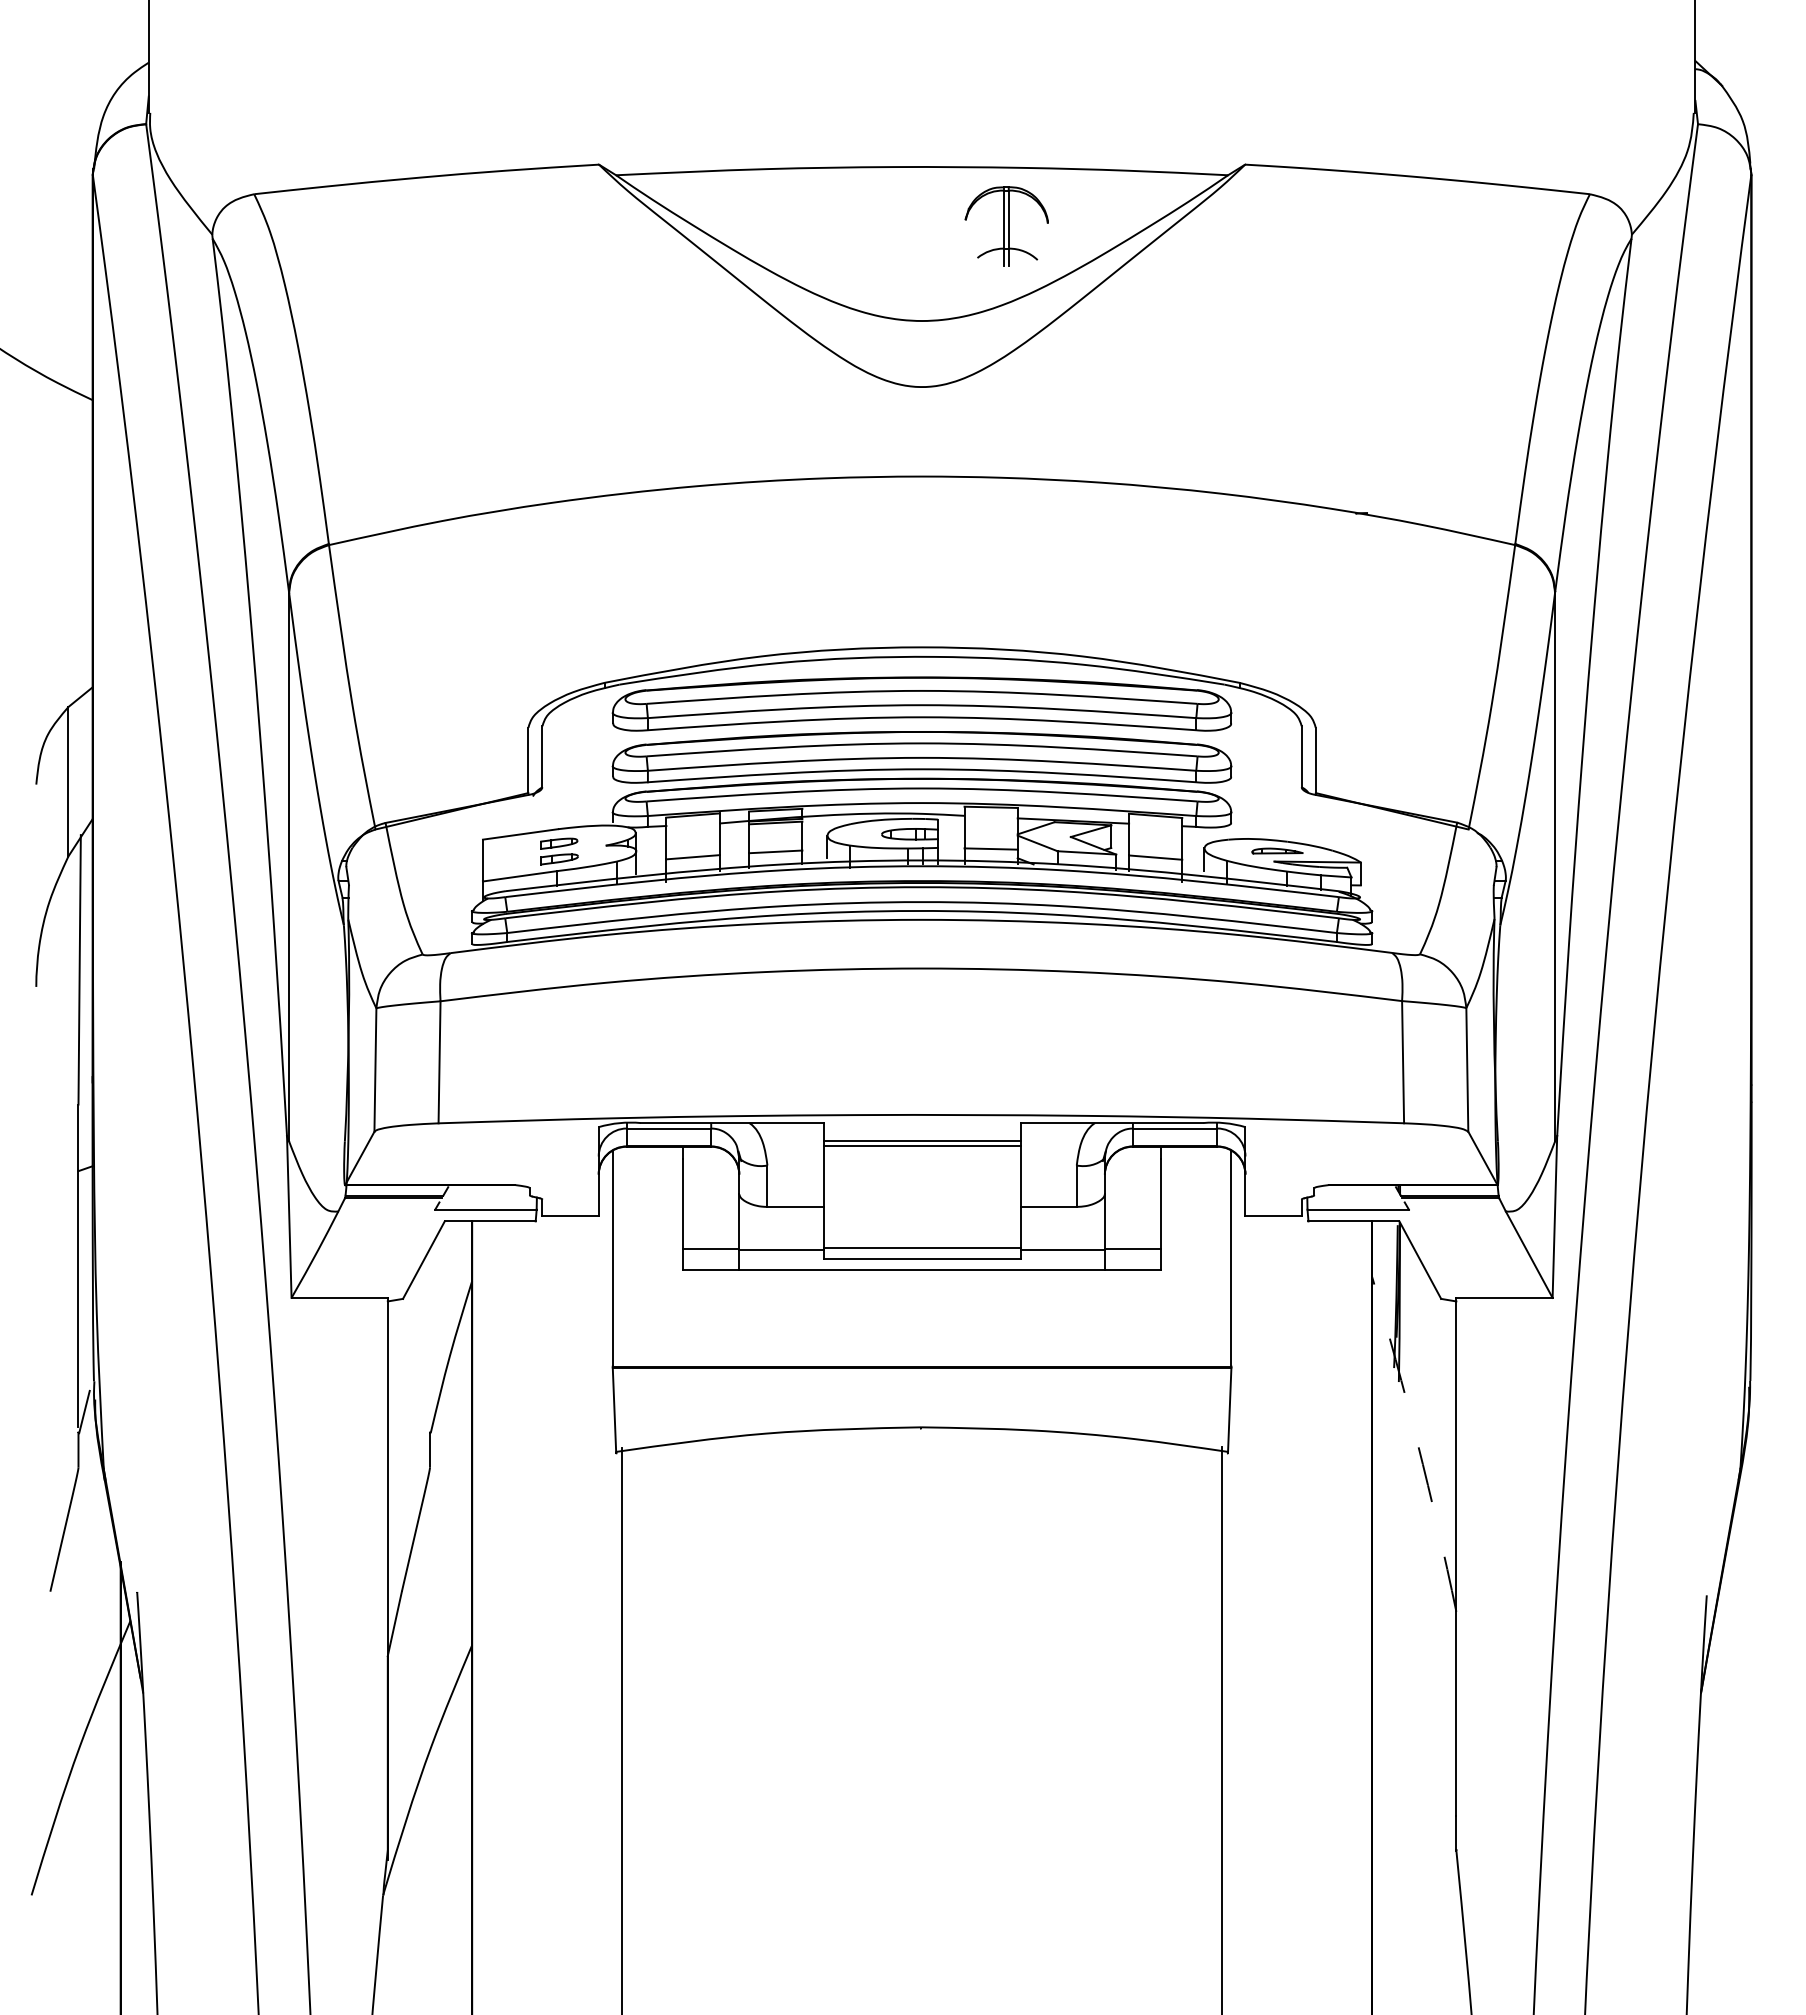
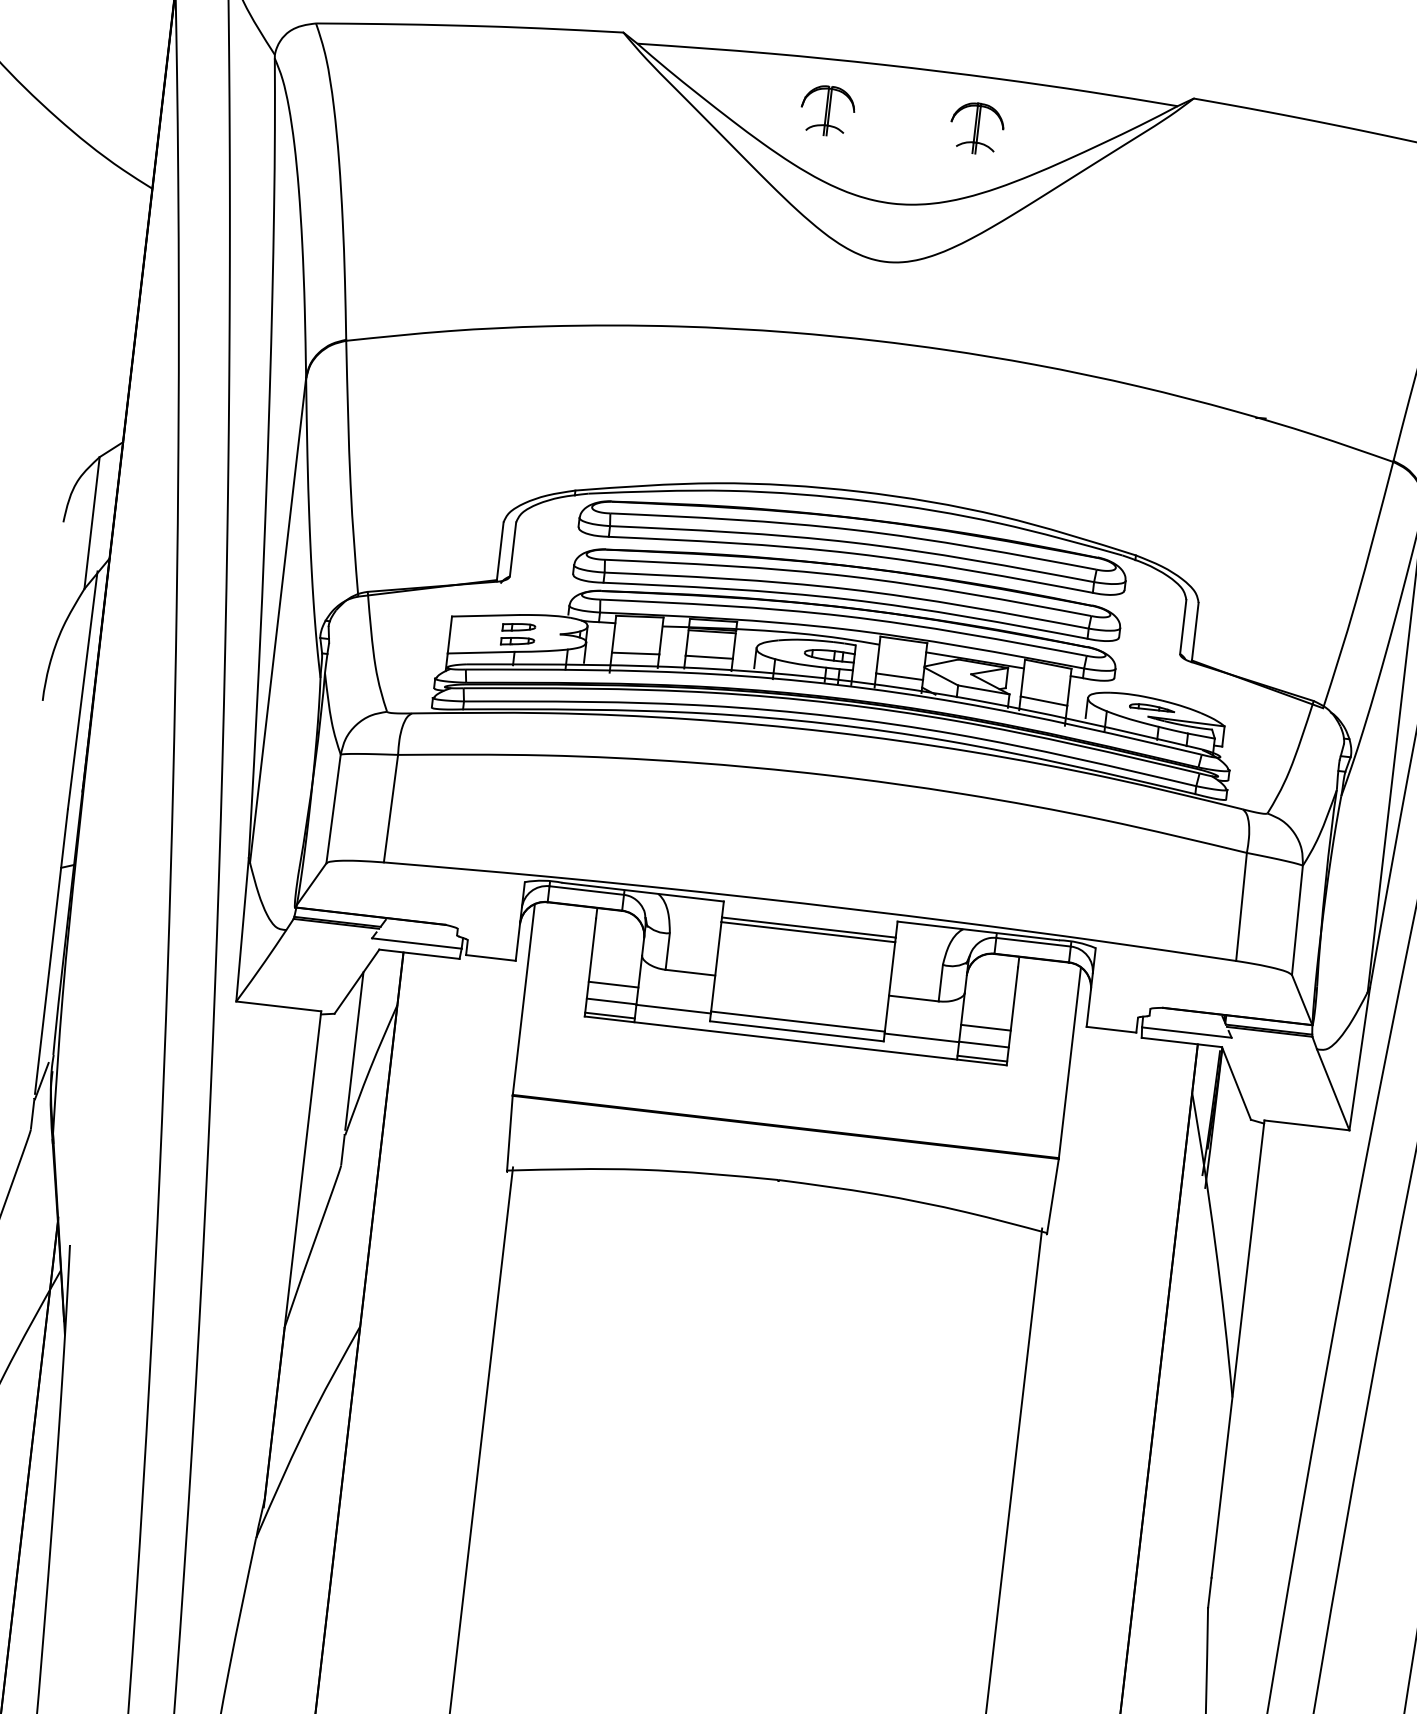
part: (837, 225) -> (827, 110), added
part: (1006, 225) -> (976, 127), size x0.71
line: (711, 1230) -> (613, 984), added
line: (1132, 1230) -> (985, 1027), added
line: (711, 1265) -> (610, 1015), added
line: (1132, 1265) -> (981, 1058), added
line: (429, 1337) -> (354, 1050), added
arc: (1417, 1443) -> (1215, 1245), dashed -> solid

